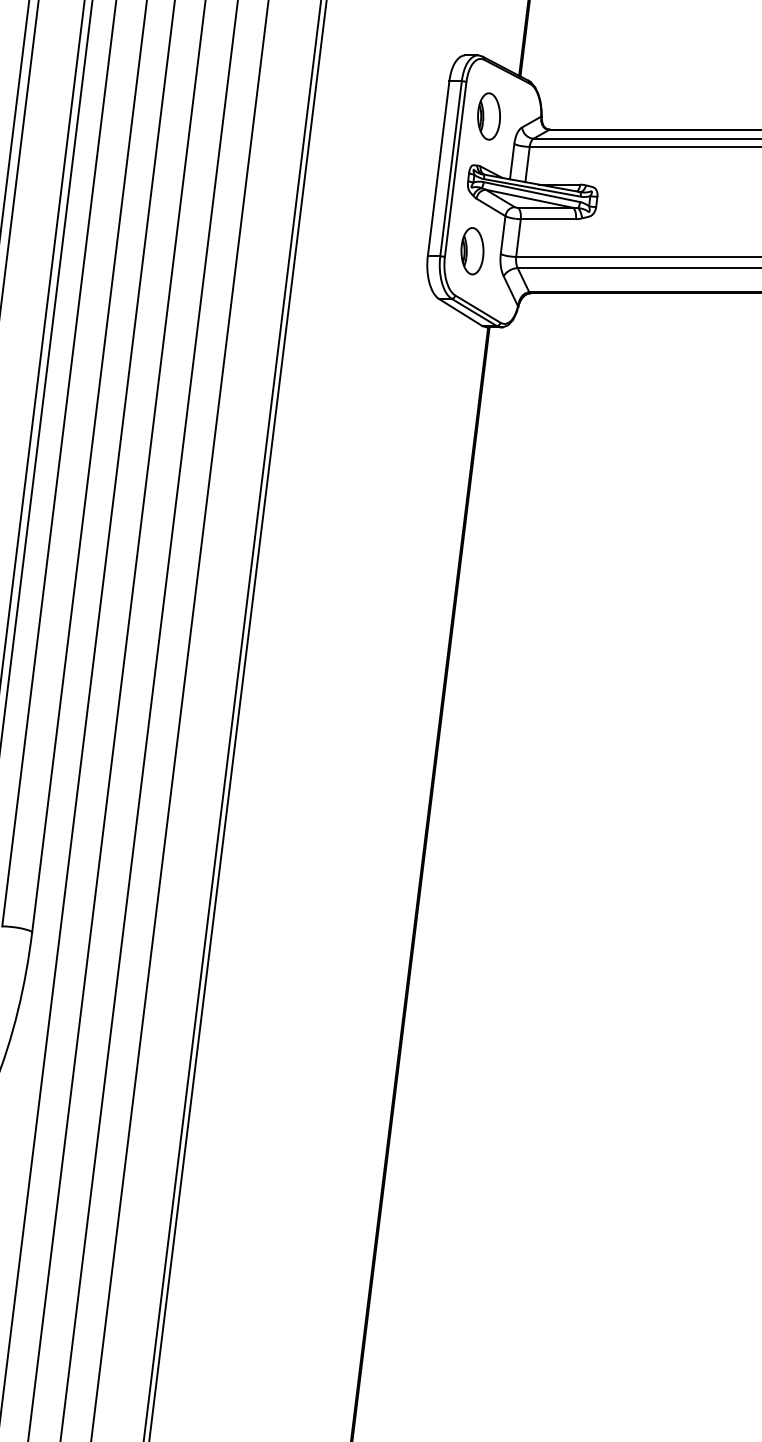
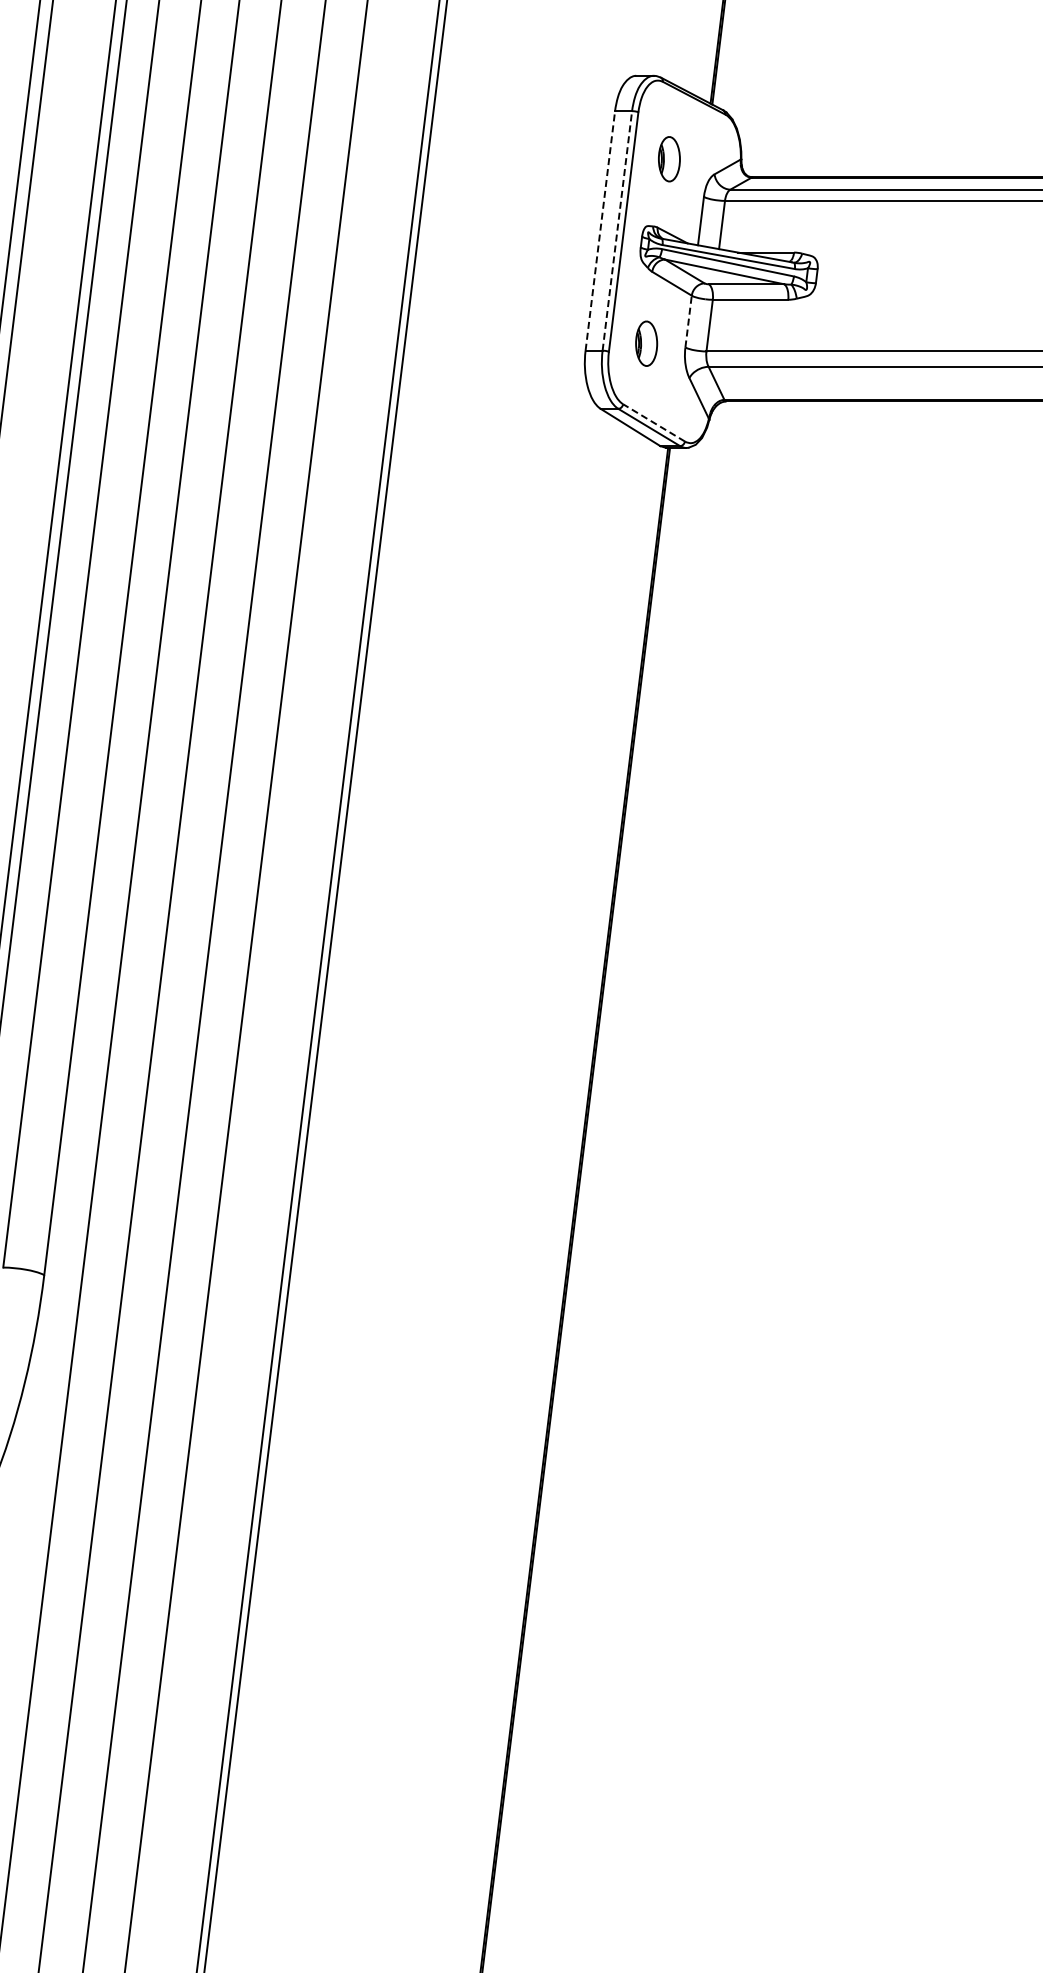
part: (489, 115) -> (669, 158), size x0.7
line: (438, 168) -> (600, 230), solid -> dashed
line: (451, 168) -> (617, 230), solid -> dashed
line: (503, 235) -> (688, 321), solid -> dashed
part: (472, 251) -> (646, 343), size x0.7
line: (477, 308) -> (653, 422), solid -> dashed

